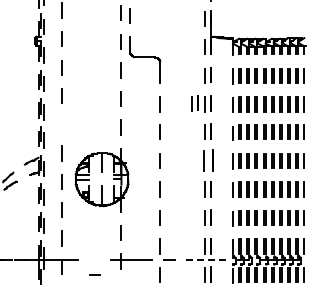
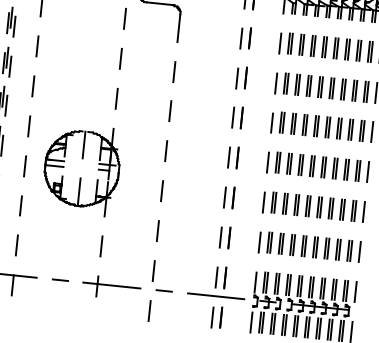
part: (194, 103) -> (222, 75), removed
line: (61, 124) -> (33, 85), added
part: (207, 160) -> (232, 157), size x0.71
line: (205, 259) -> (215, 295), dashed -> solid
line: (94, 274) -> (59, 279), moved

